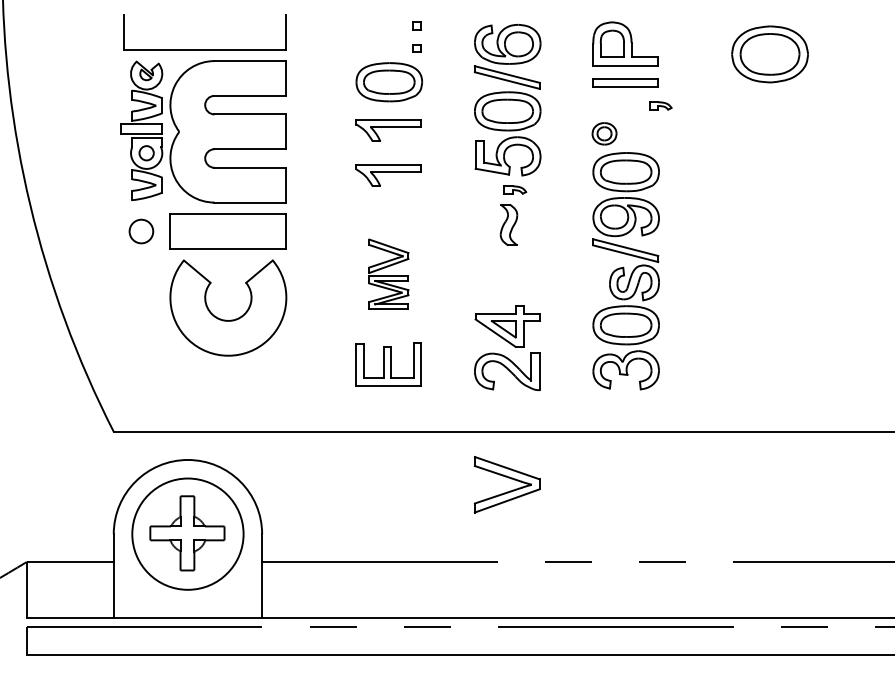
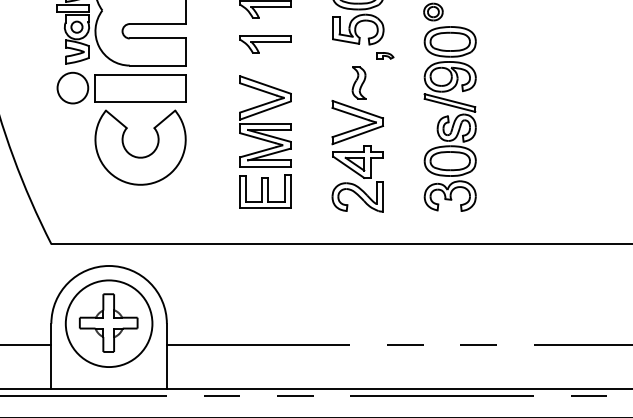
part: (515, 189) -> (385, 55), moved
circle: (141, 231) -> (72, 88), size x1.67
part: (388, 274) -> (265, 121), size x1.67
part: (508, 478) -> (358, 117), moved

